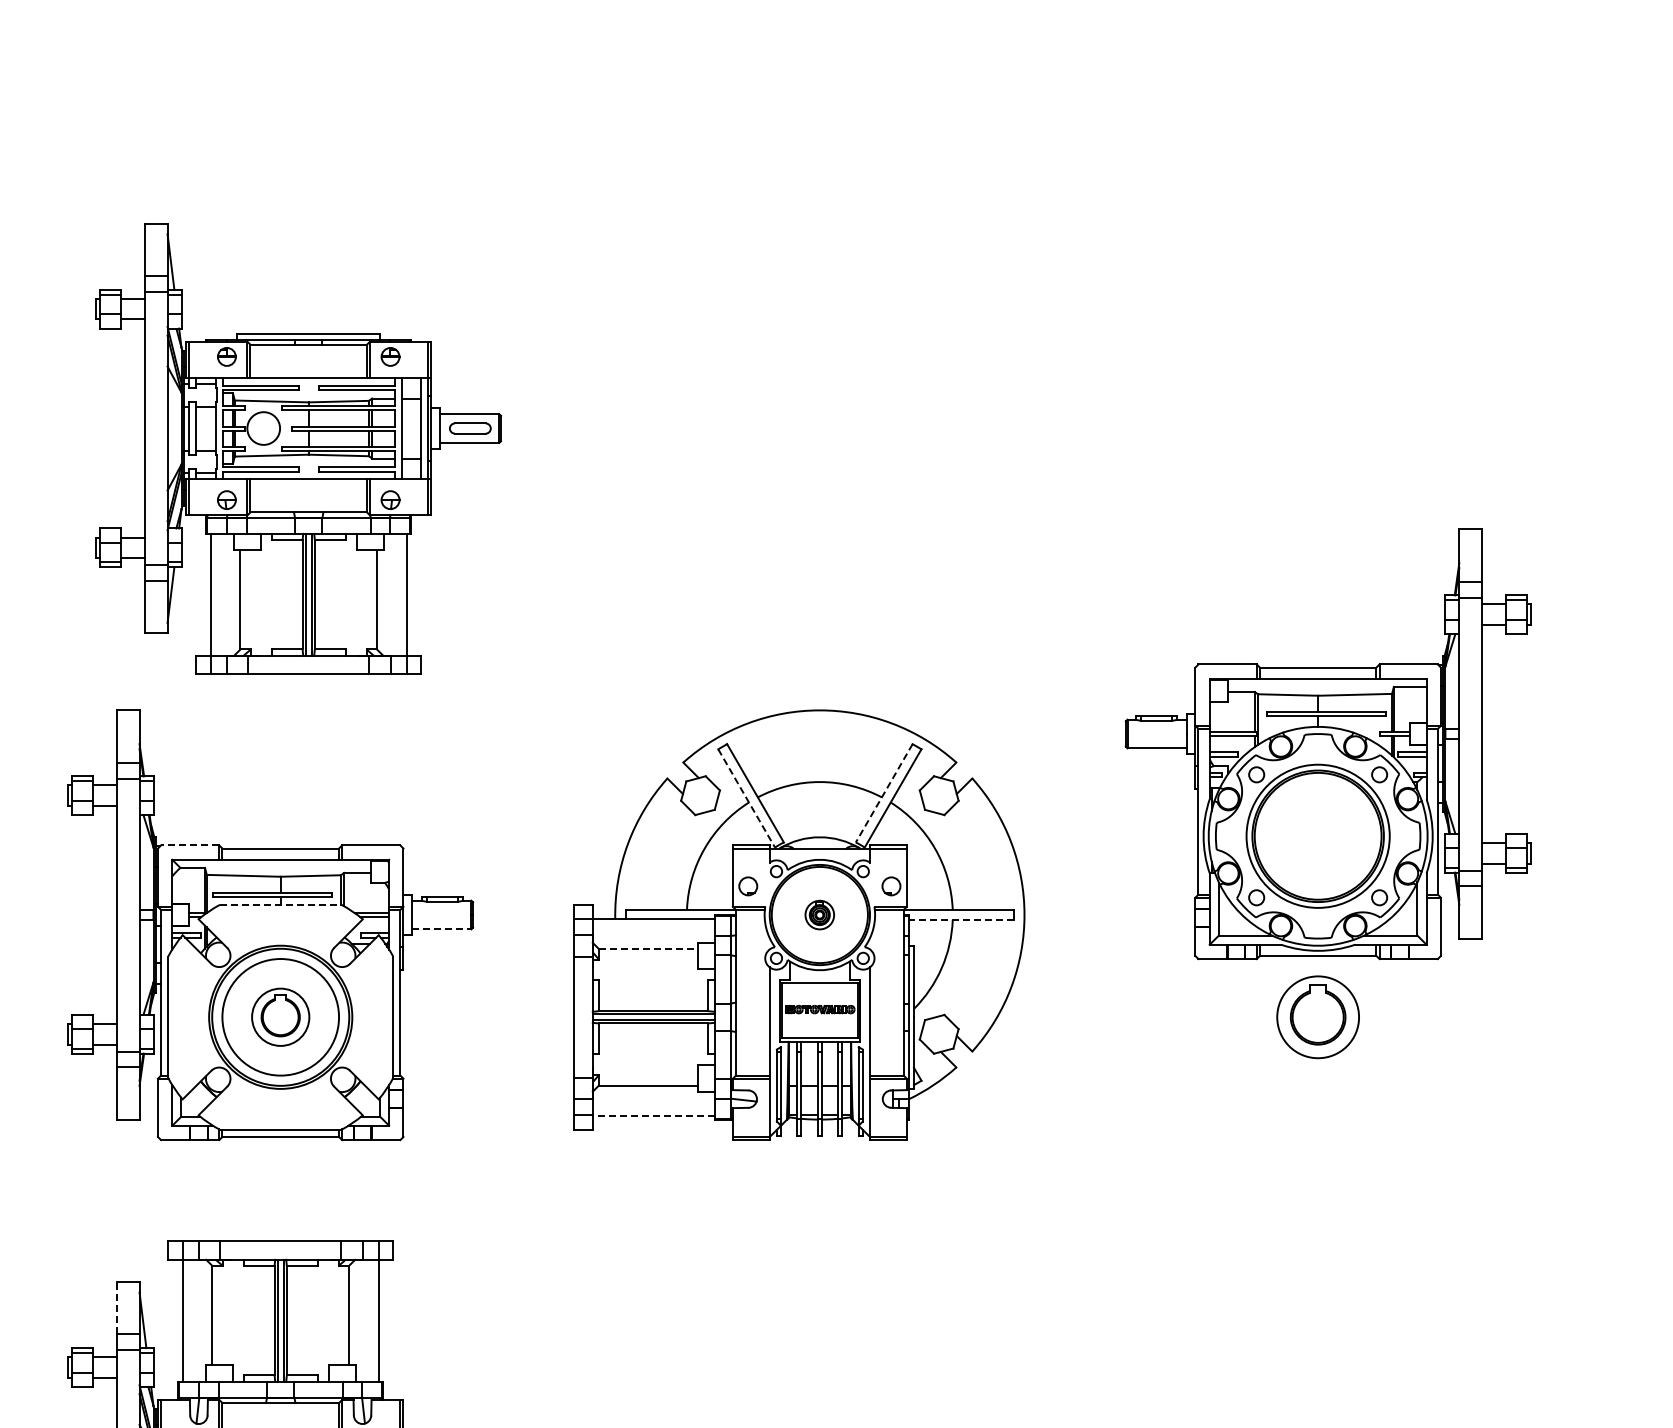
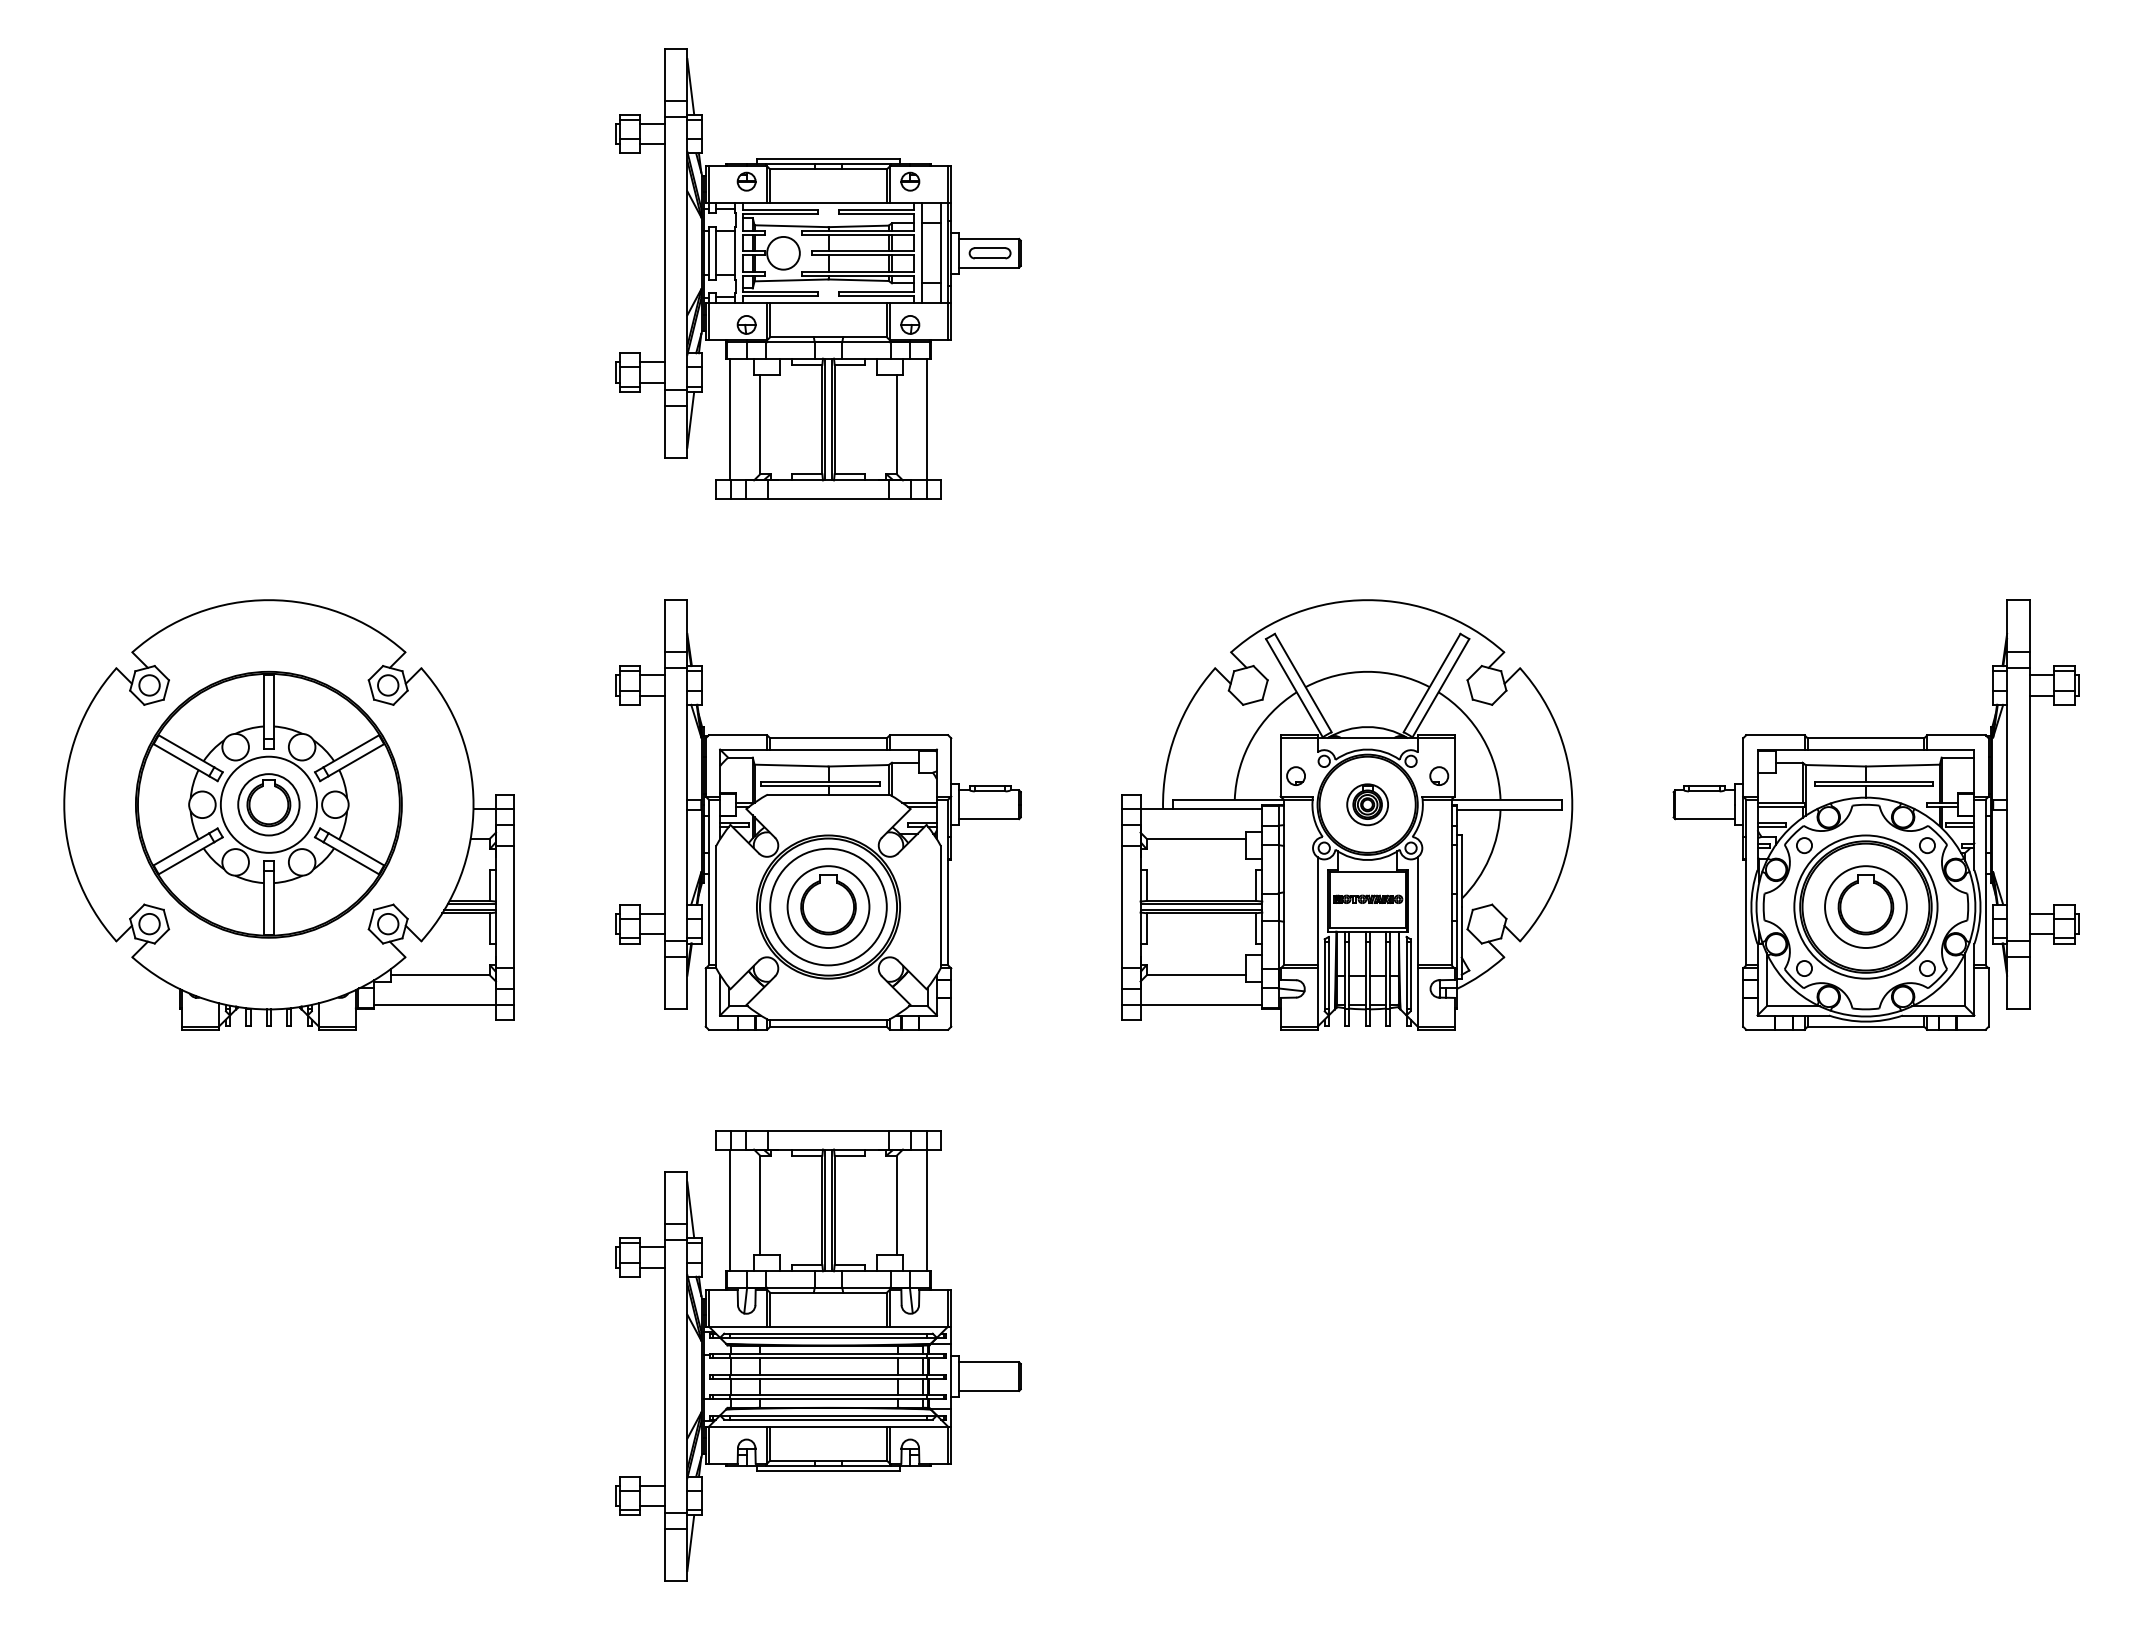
part: (298, 448) -> (818, 273), moved
part: (1327, 743) -> (1875, 814), moved
line: (884, 793) -> (1432, 683), dashed -> solid
line: (746, 798) -> (1294, 688), dashed -> solid
line: (189, 845) -> (737, 735), dashed -> solid
line: (280, 904) -> (828, 794), dashed -> solid
part: (819, 914) -> (1367, 804), size x1.43
line: (961, 919) -> (1509, 809), dashed -> solid
line: (441, 929) -> (989, 819), dashed -> solid
line: (648, 948) -> (1196, 838), dashed -> solid
part: (280, 1016) -> (828, 906), size x1.43
line: (653, 1115) -> (1201, 1005), dashed -> solid
line: (116, 1307) -> (664, 1197), dashed -> solid

